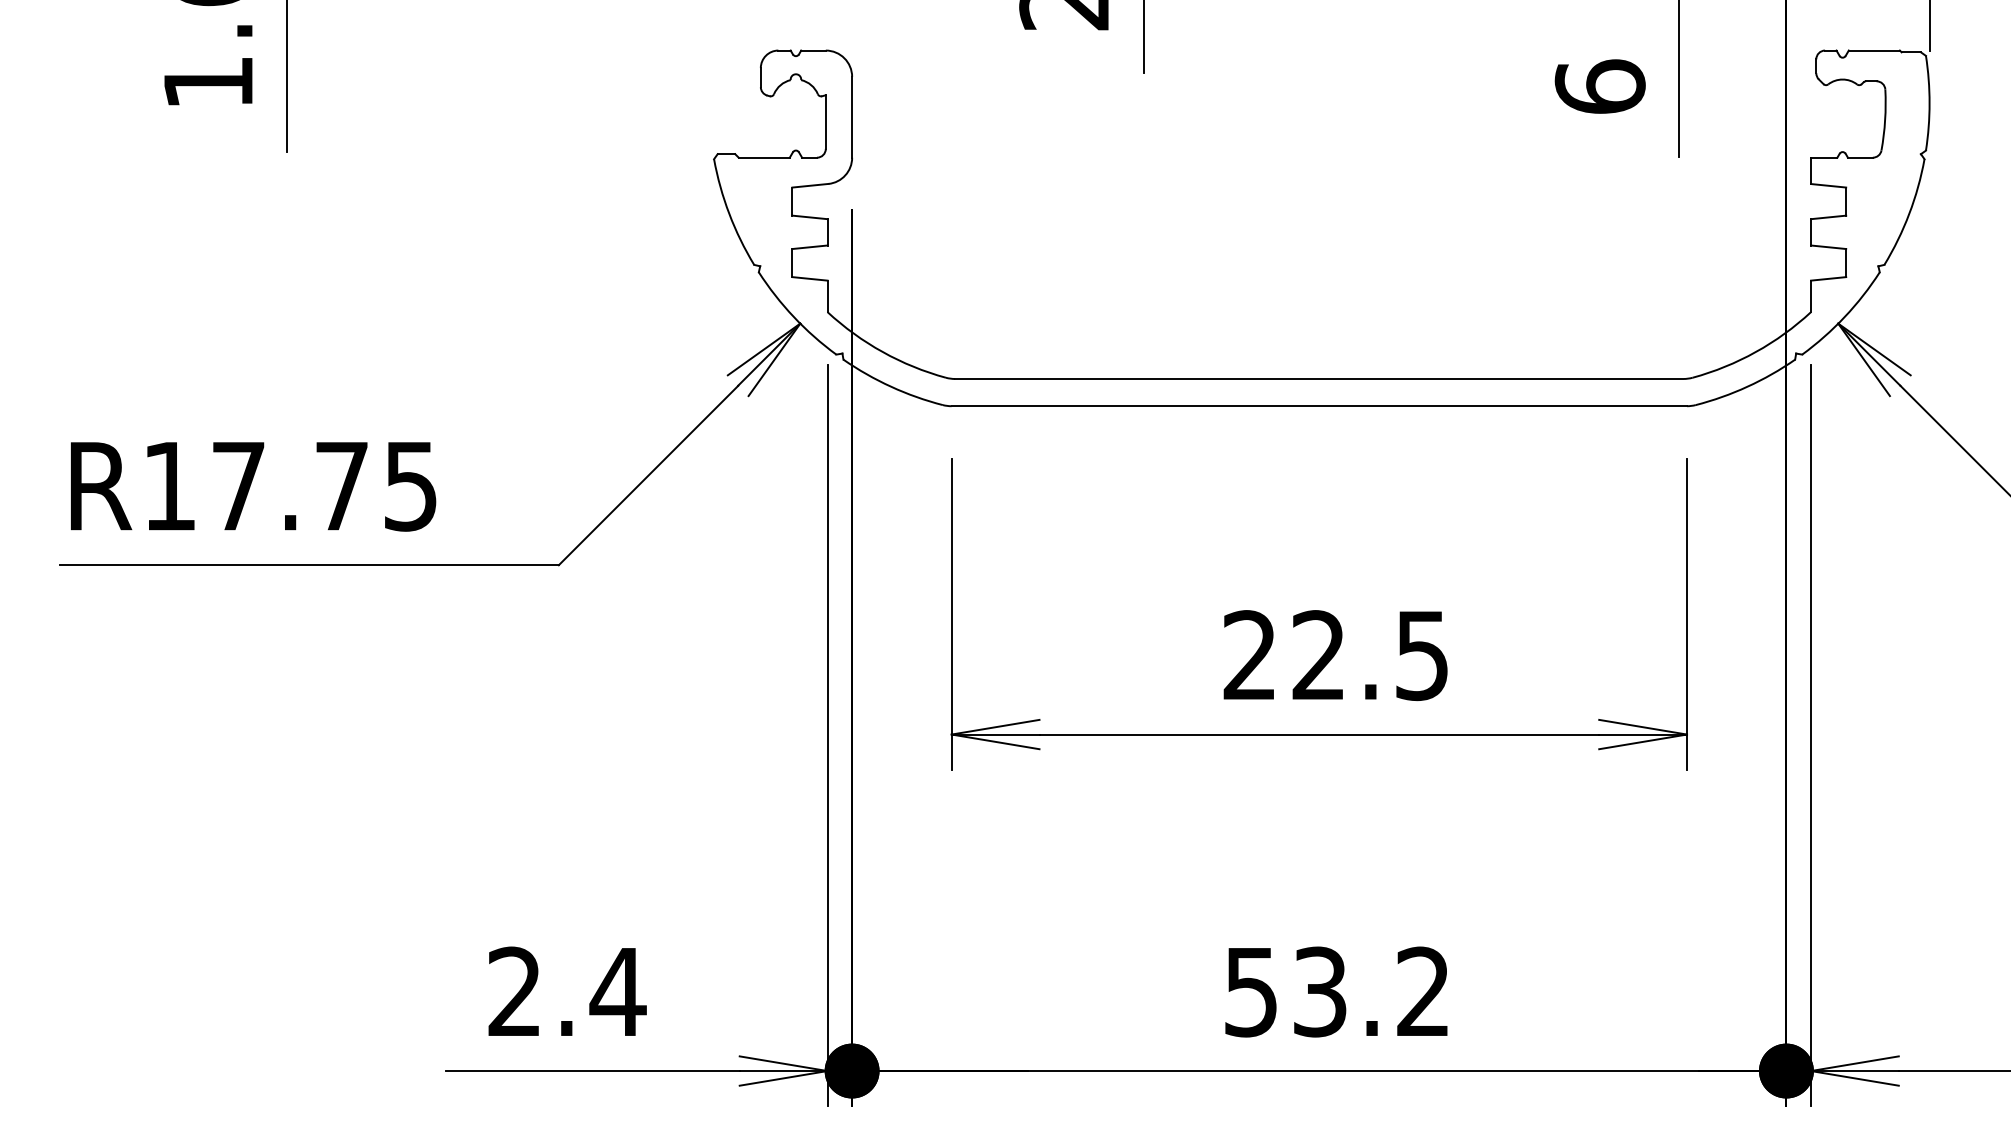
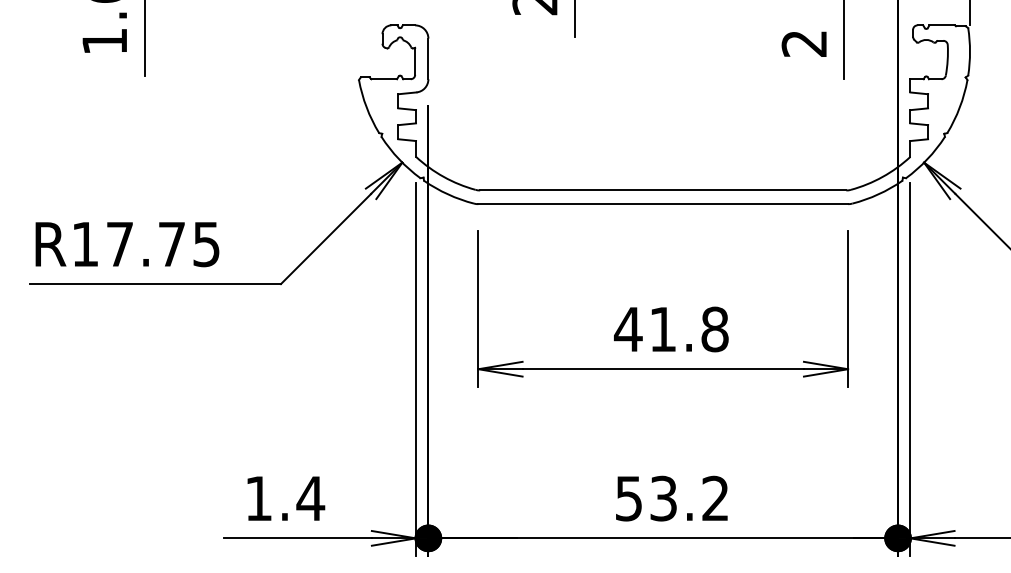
text: (1600, 86) -> (804, 43), 6 -> 2
text: (1333, 655) -> (670, 329), 22.5 -> 41.8
text: (514, 989) -> (258, 497), 2.4 -> 1.4

